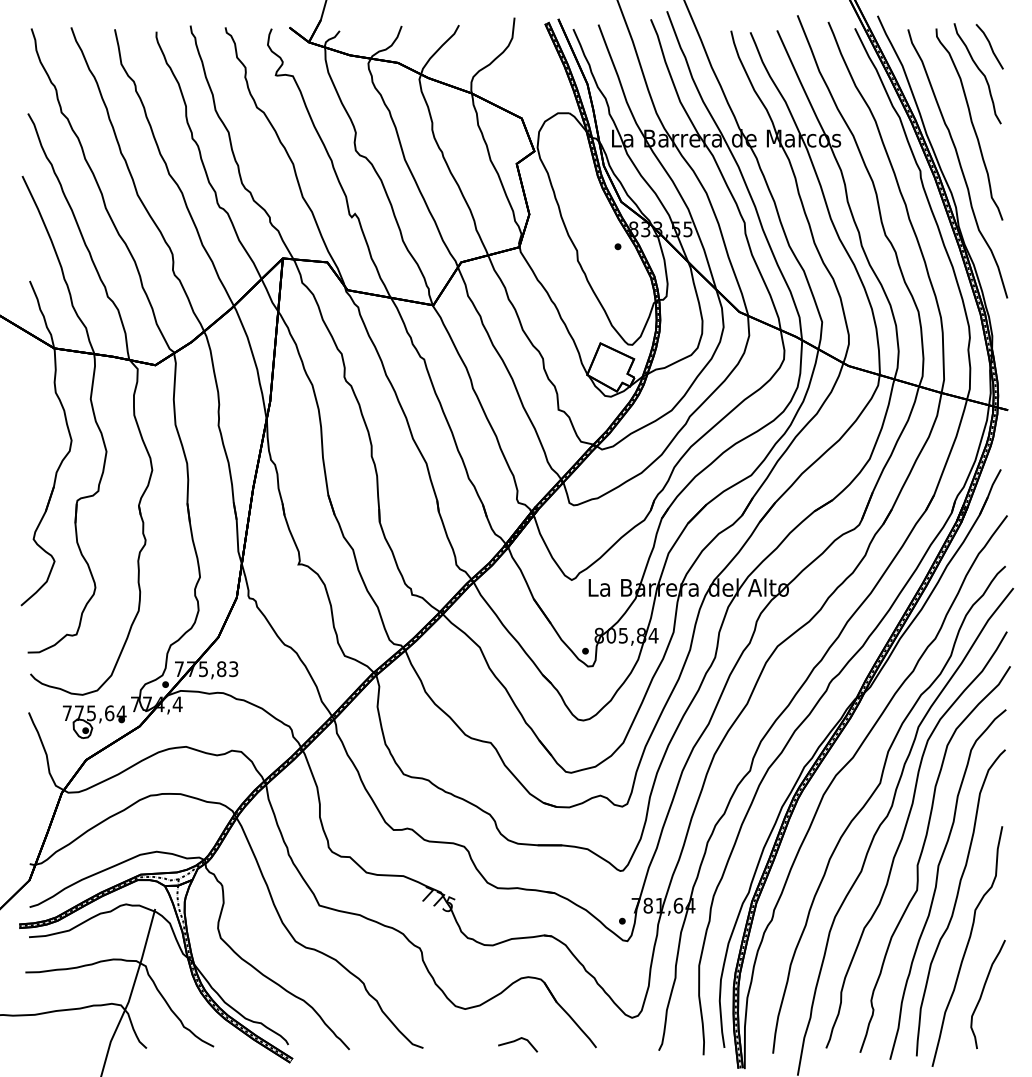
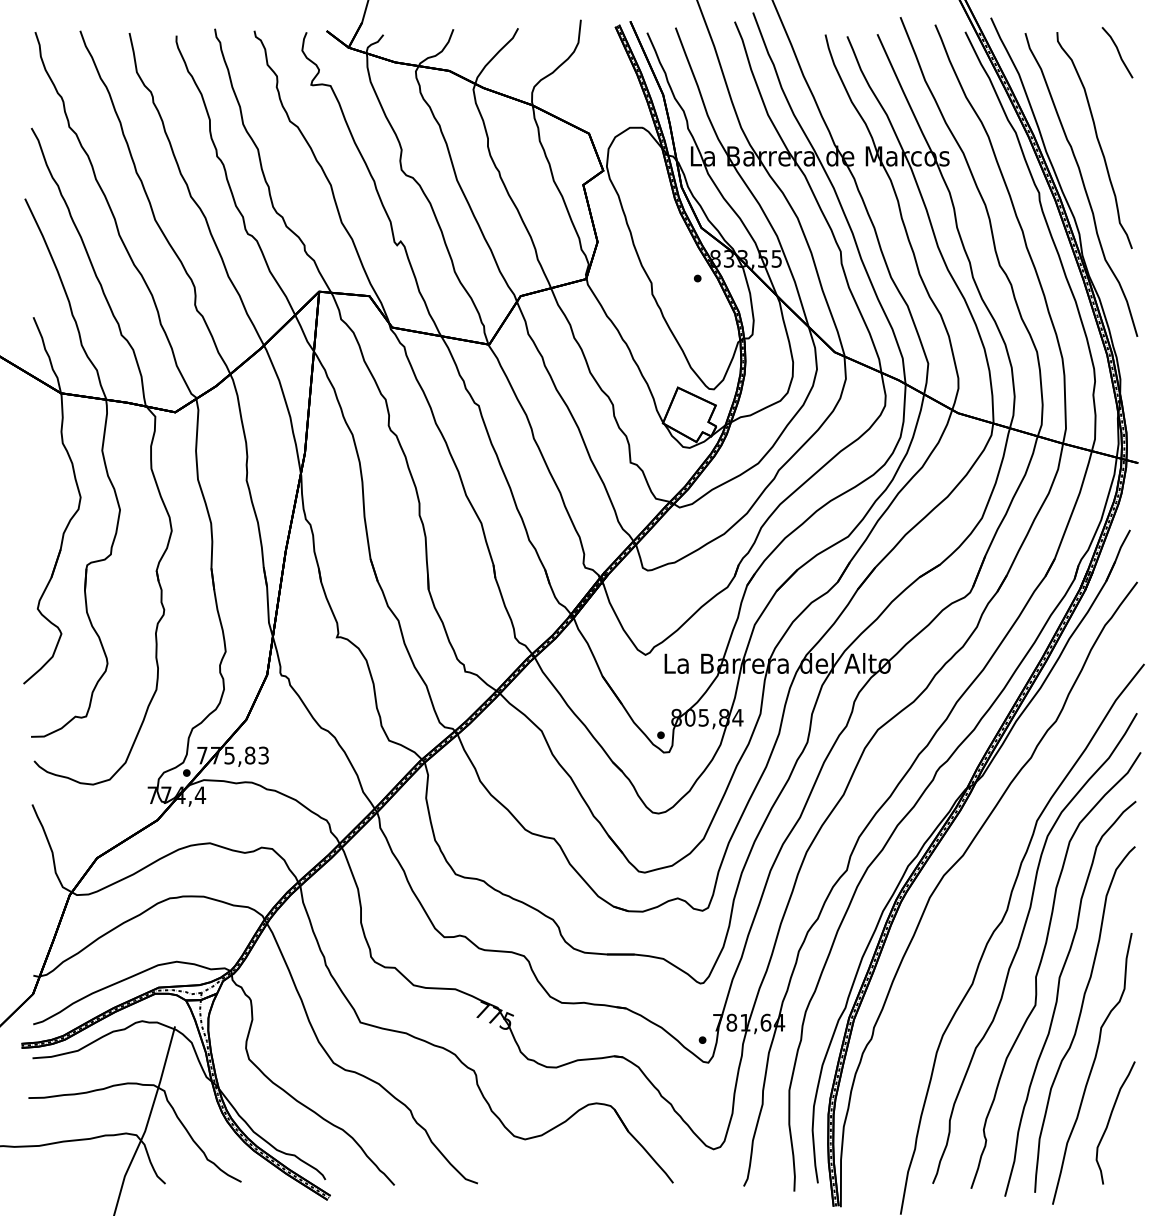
curve: (980, 73) -> (1107, 82), removed
part: (94, 722) -> (106, 815), removed
curve: (871, 798) -> (983, 901), removed
line: (516, 1041) -> (583, 1175), removed

